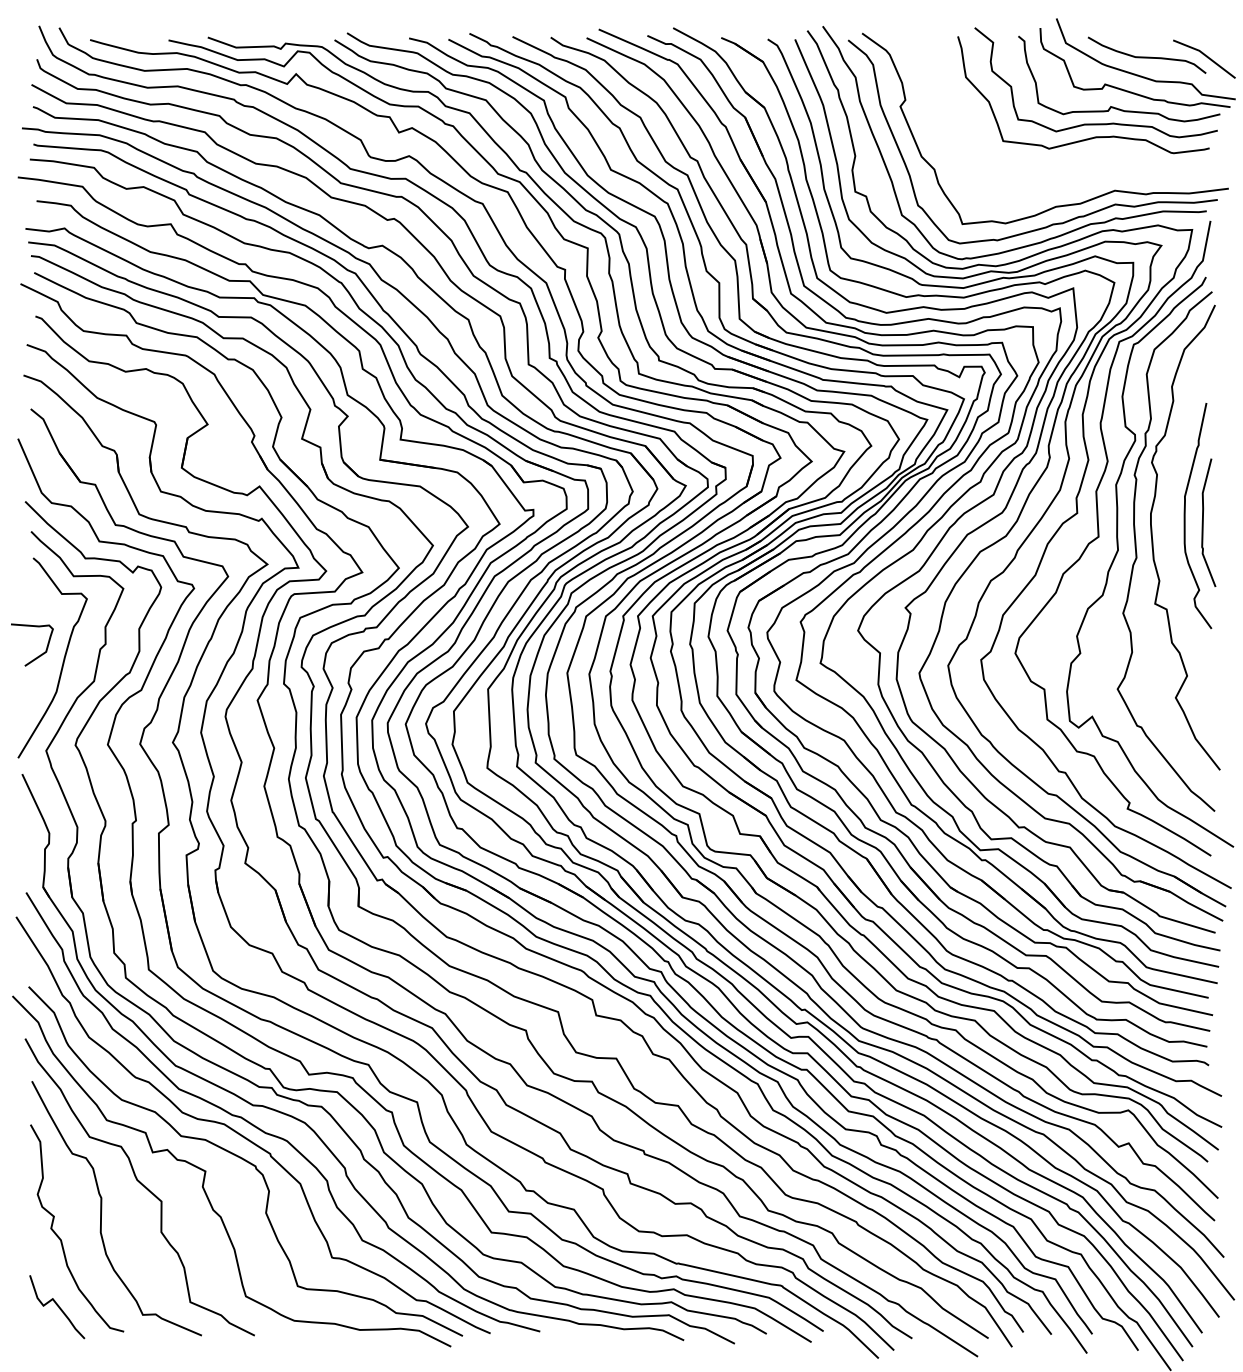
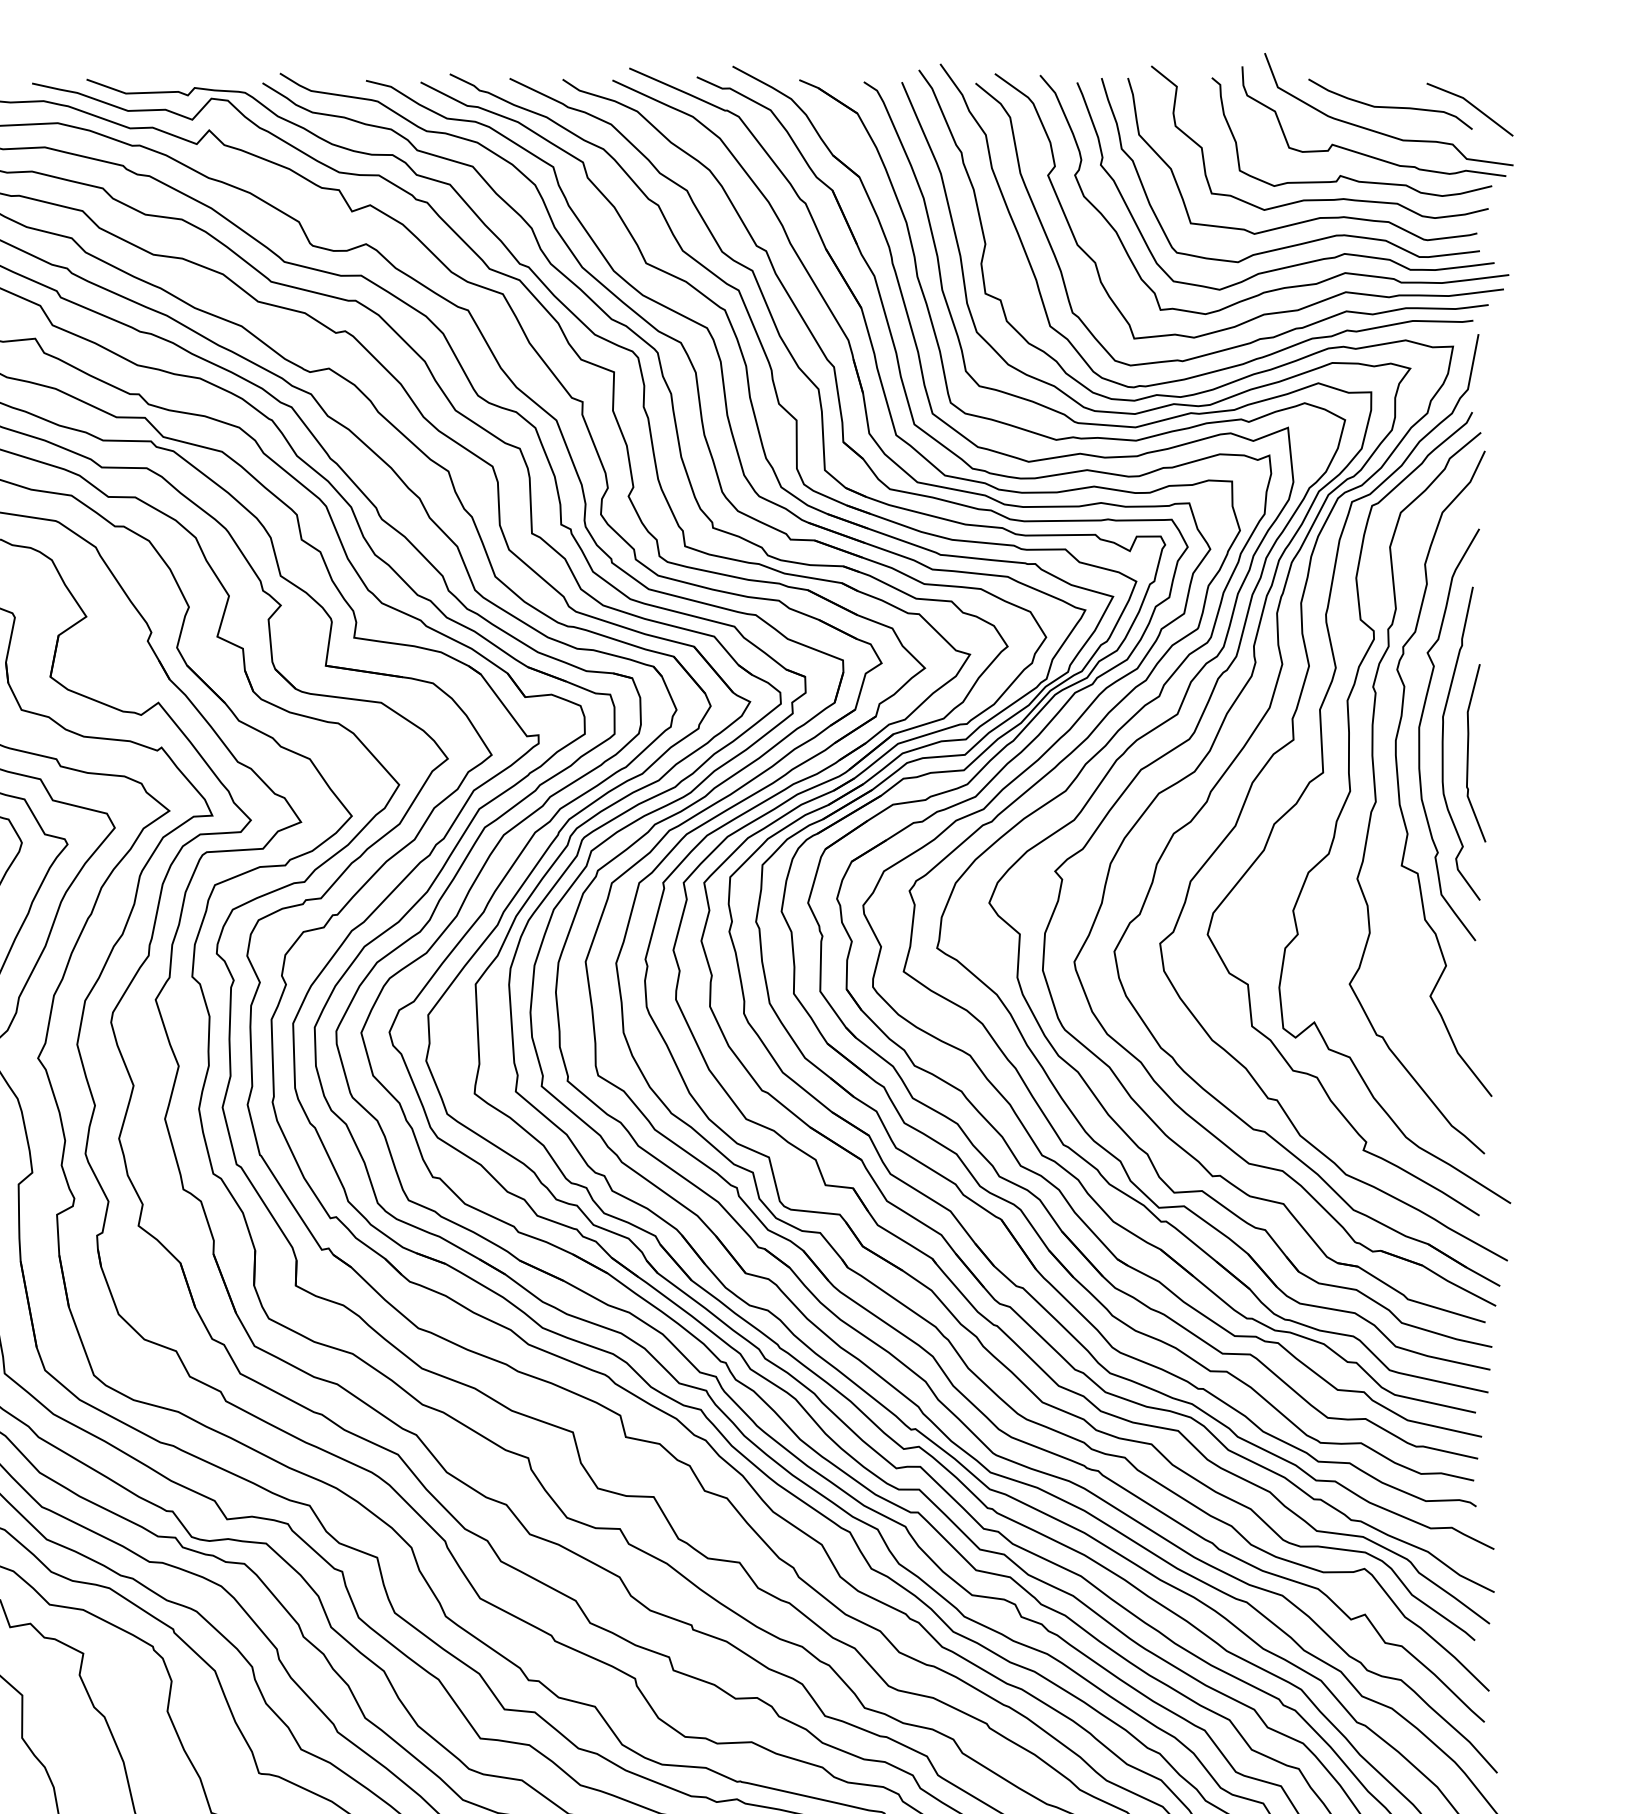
part: (1070, 157) -> (1284, 246), added
curve: (1168, 509) -> (1420, 734), added

